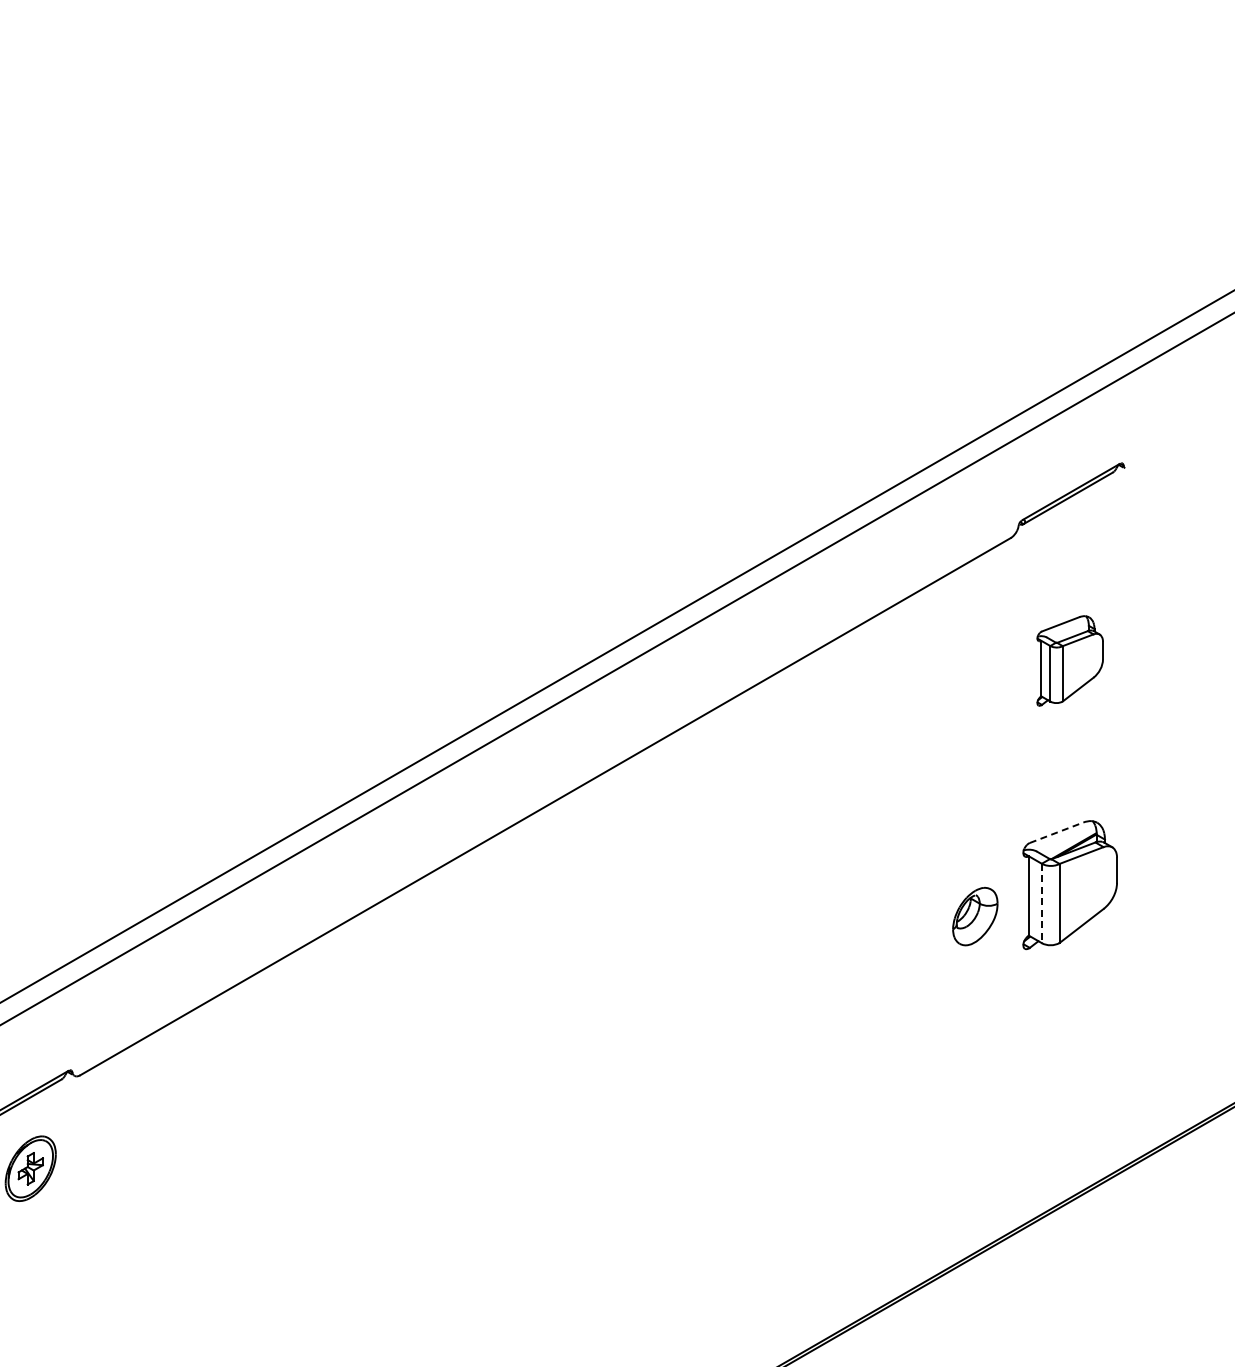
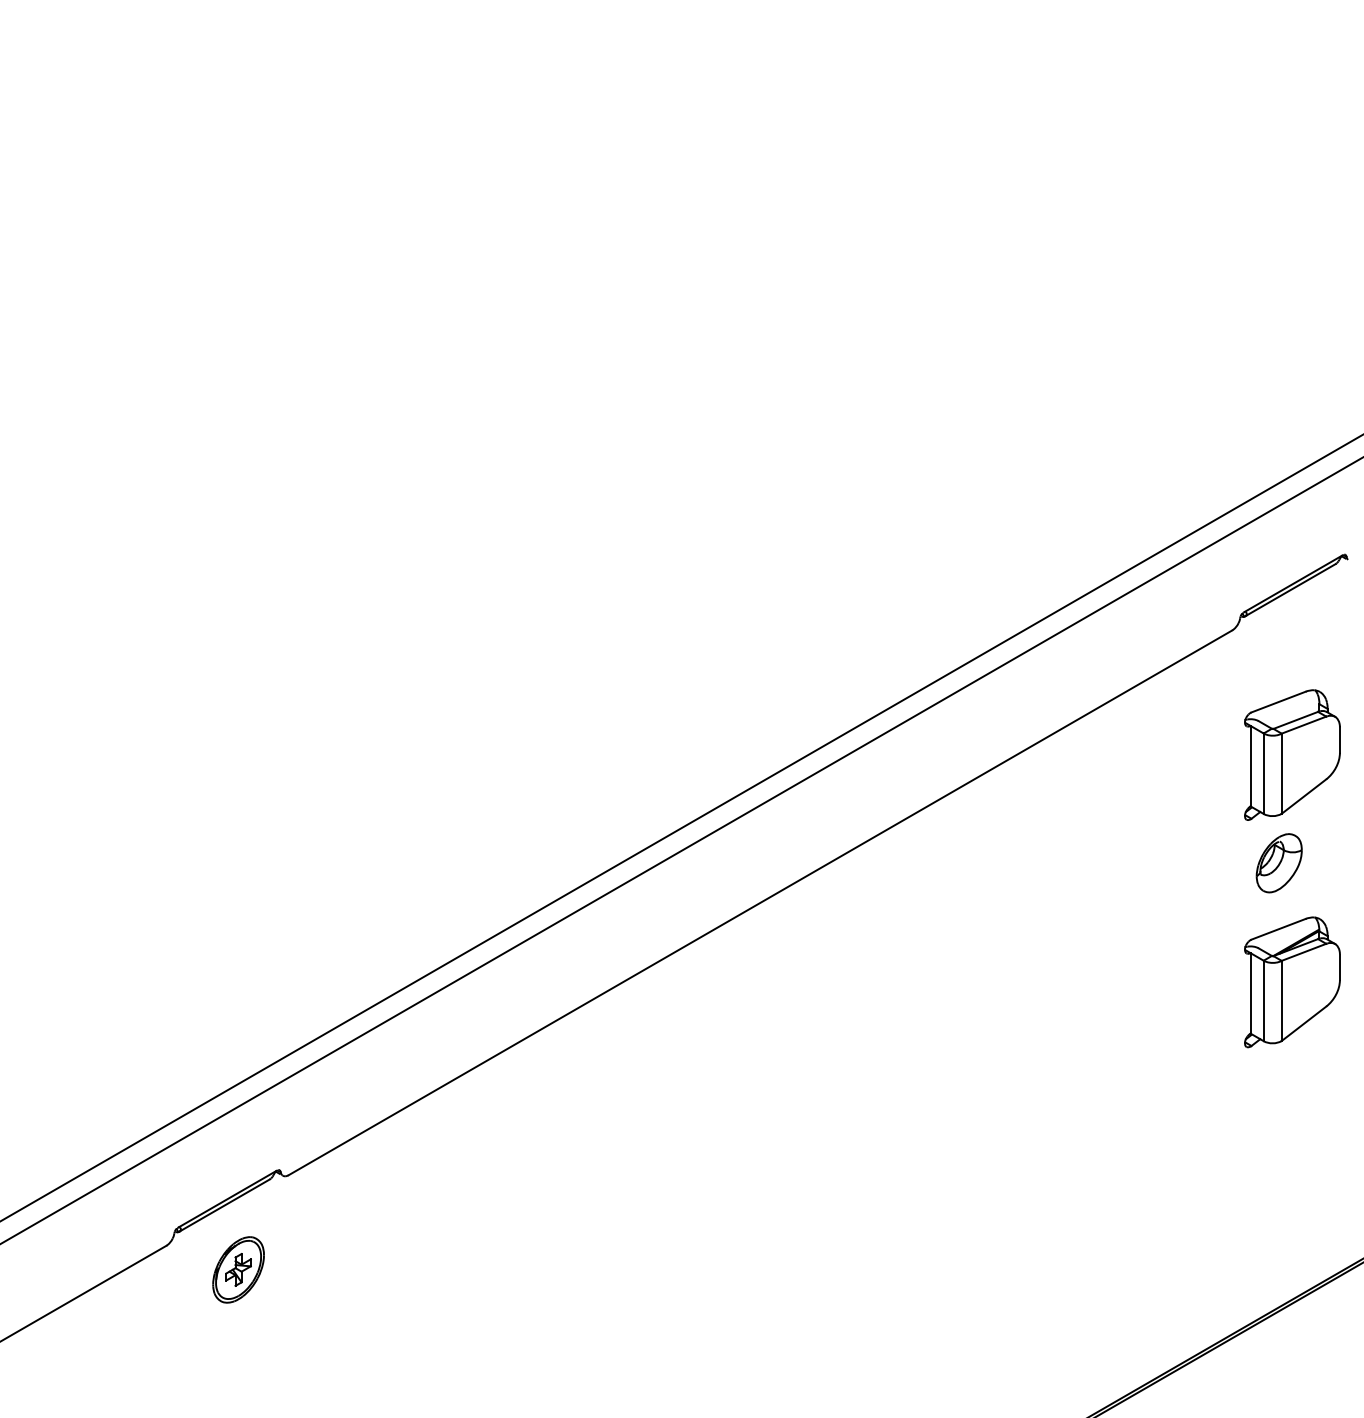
part: (1070, 660) -> (1292, 754), size x1.43
line: (1057, 832) -> (1279, 929), dashed -> solid
line: (1041, 904) -> (1263, 1001), dashed -> solid
part: (974, 916) -> (1278, 863), moved

